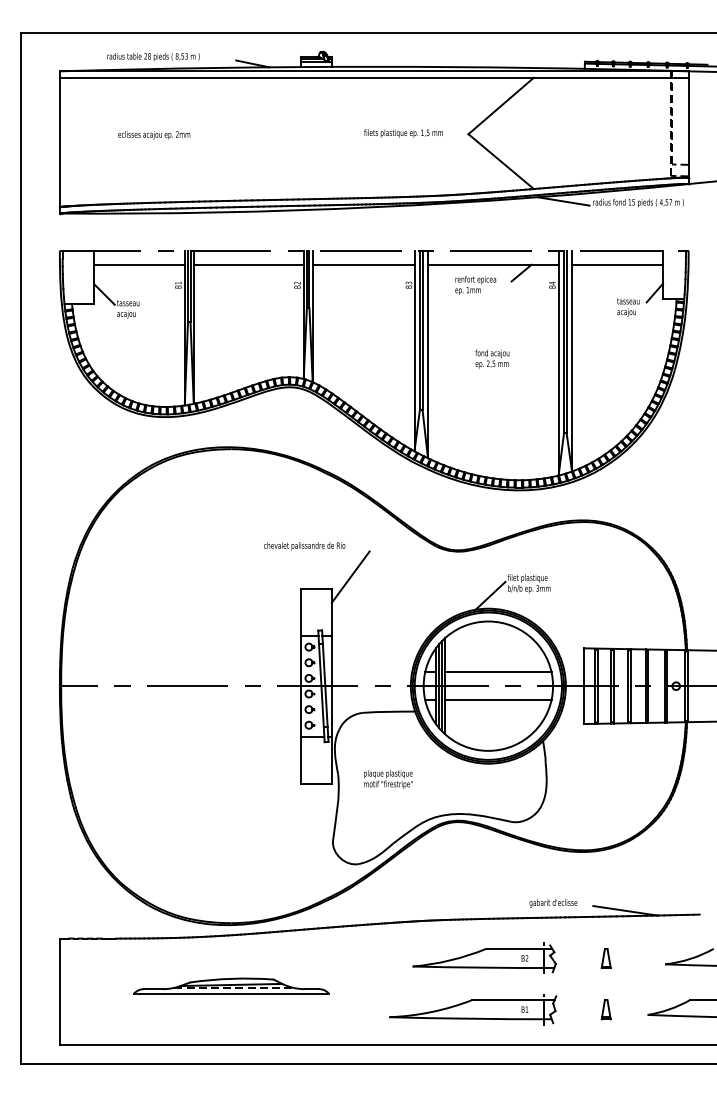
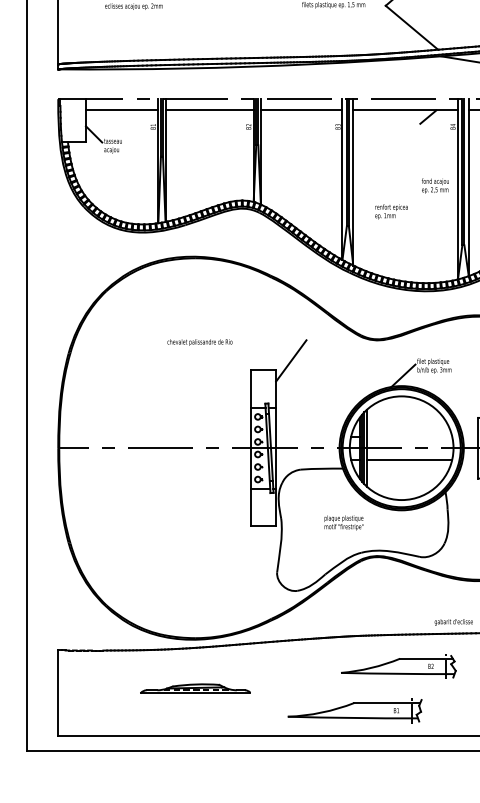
text: (475, 285) -> (391, 212), moved
text: (492, 358) -> (435, 185), moved
text: (304, 546) -> (199, 342), moved
line: (497, 672) -> (409, 437), removed
text: (388, 779) -> (344, 523), moved
part: (231, 985) -> (195, 688), size x0.7
part: (473, 1009) -> (355, 710), moved

